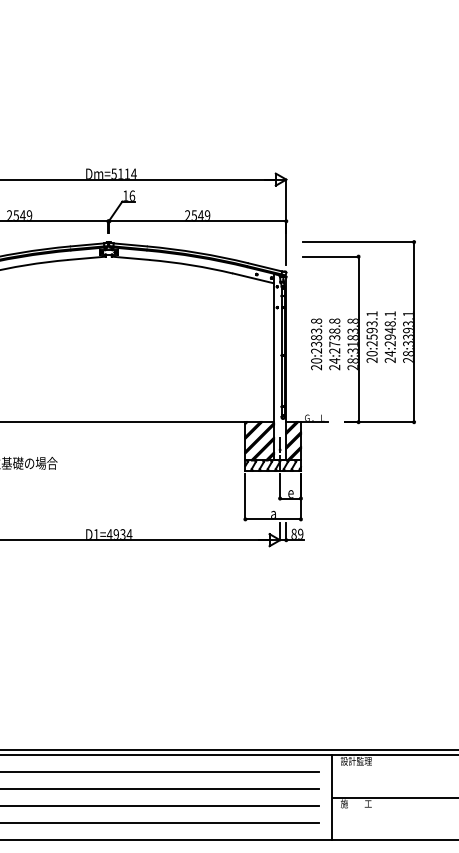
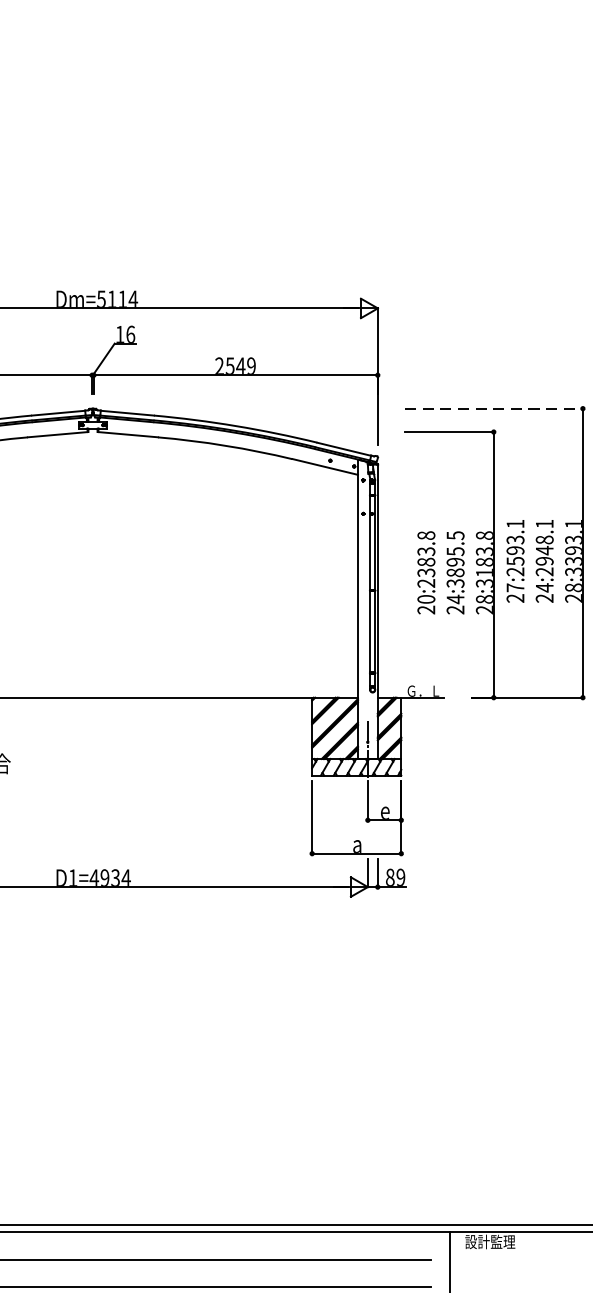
line: (358, 242) -> (493, 409), solid -> dashed
text: (334, 335) -> (455, 558), 24:2738.8 -> 24:3895.5
text: (371, 353) -> (514, 587), 20:2593.1 -> 27:2593.1

